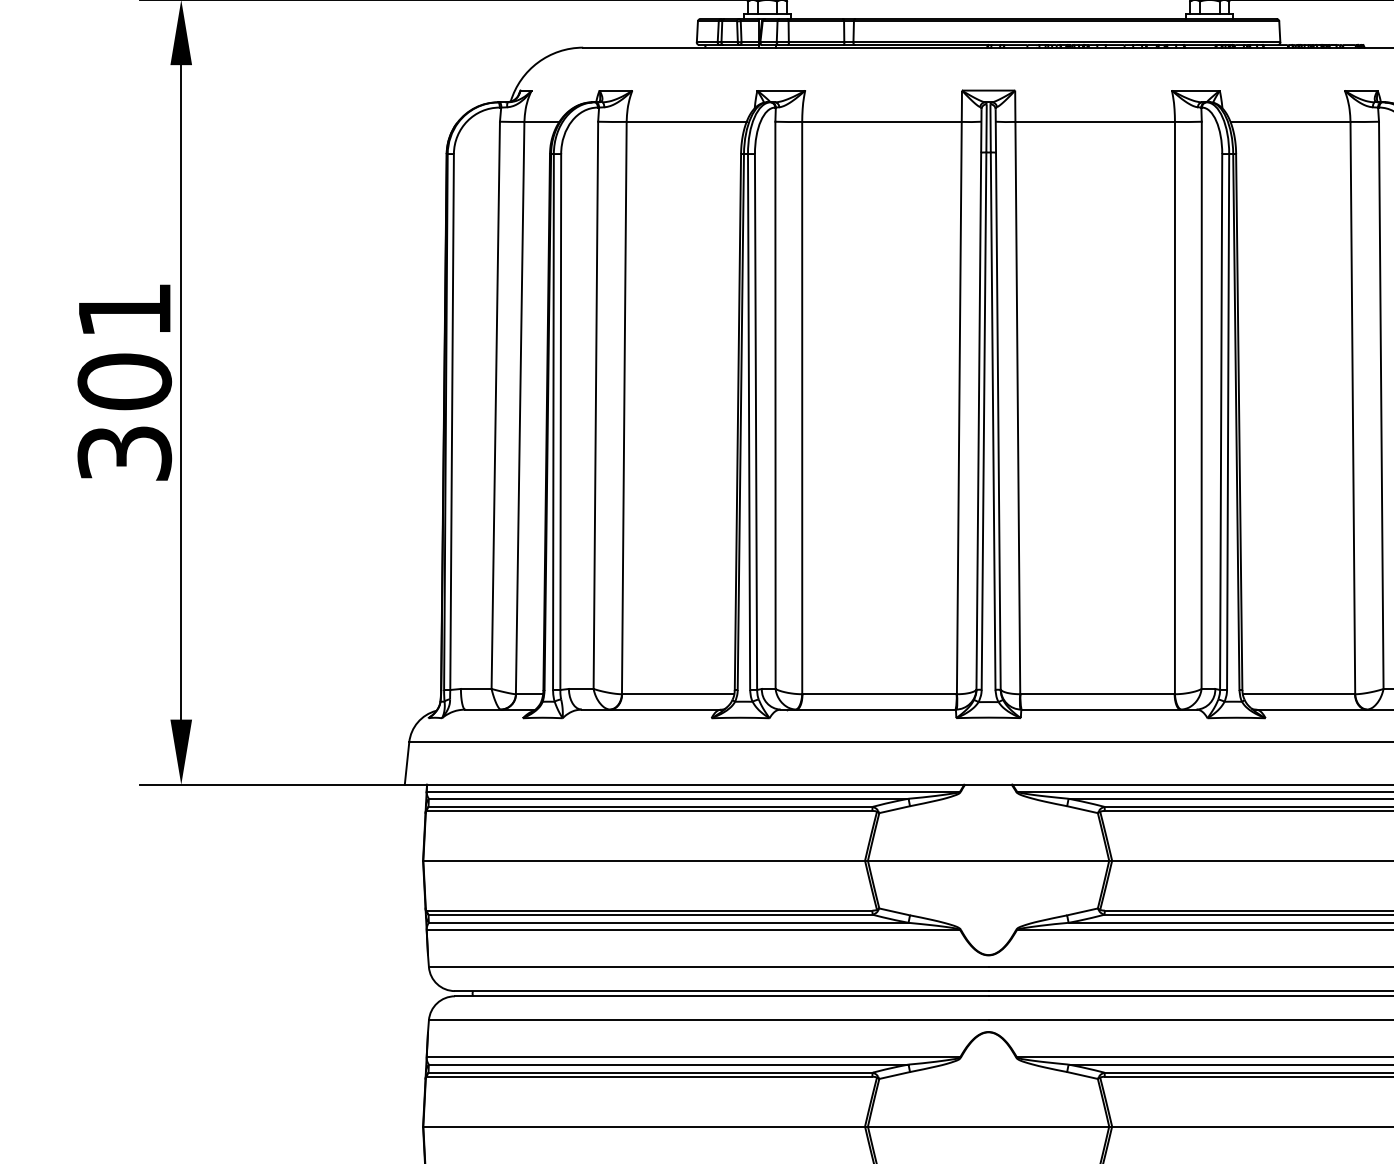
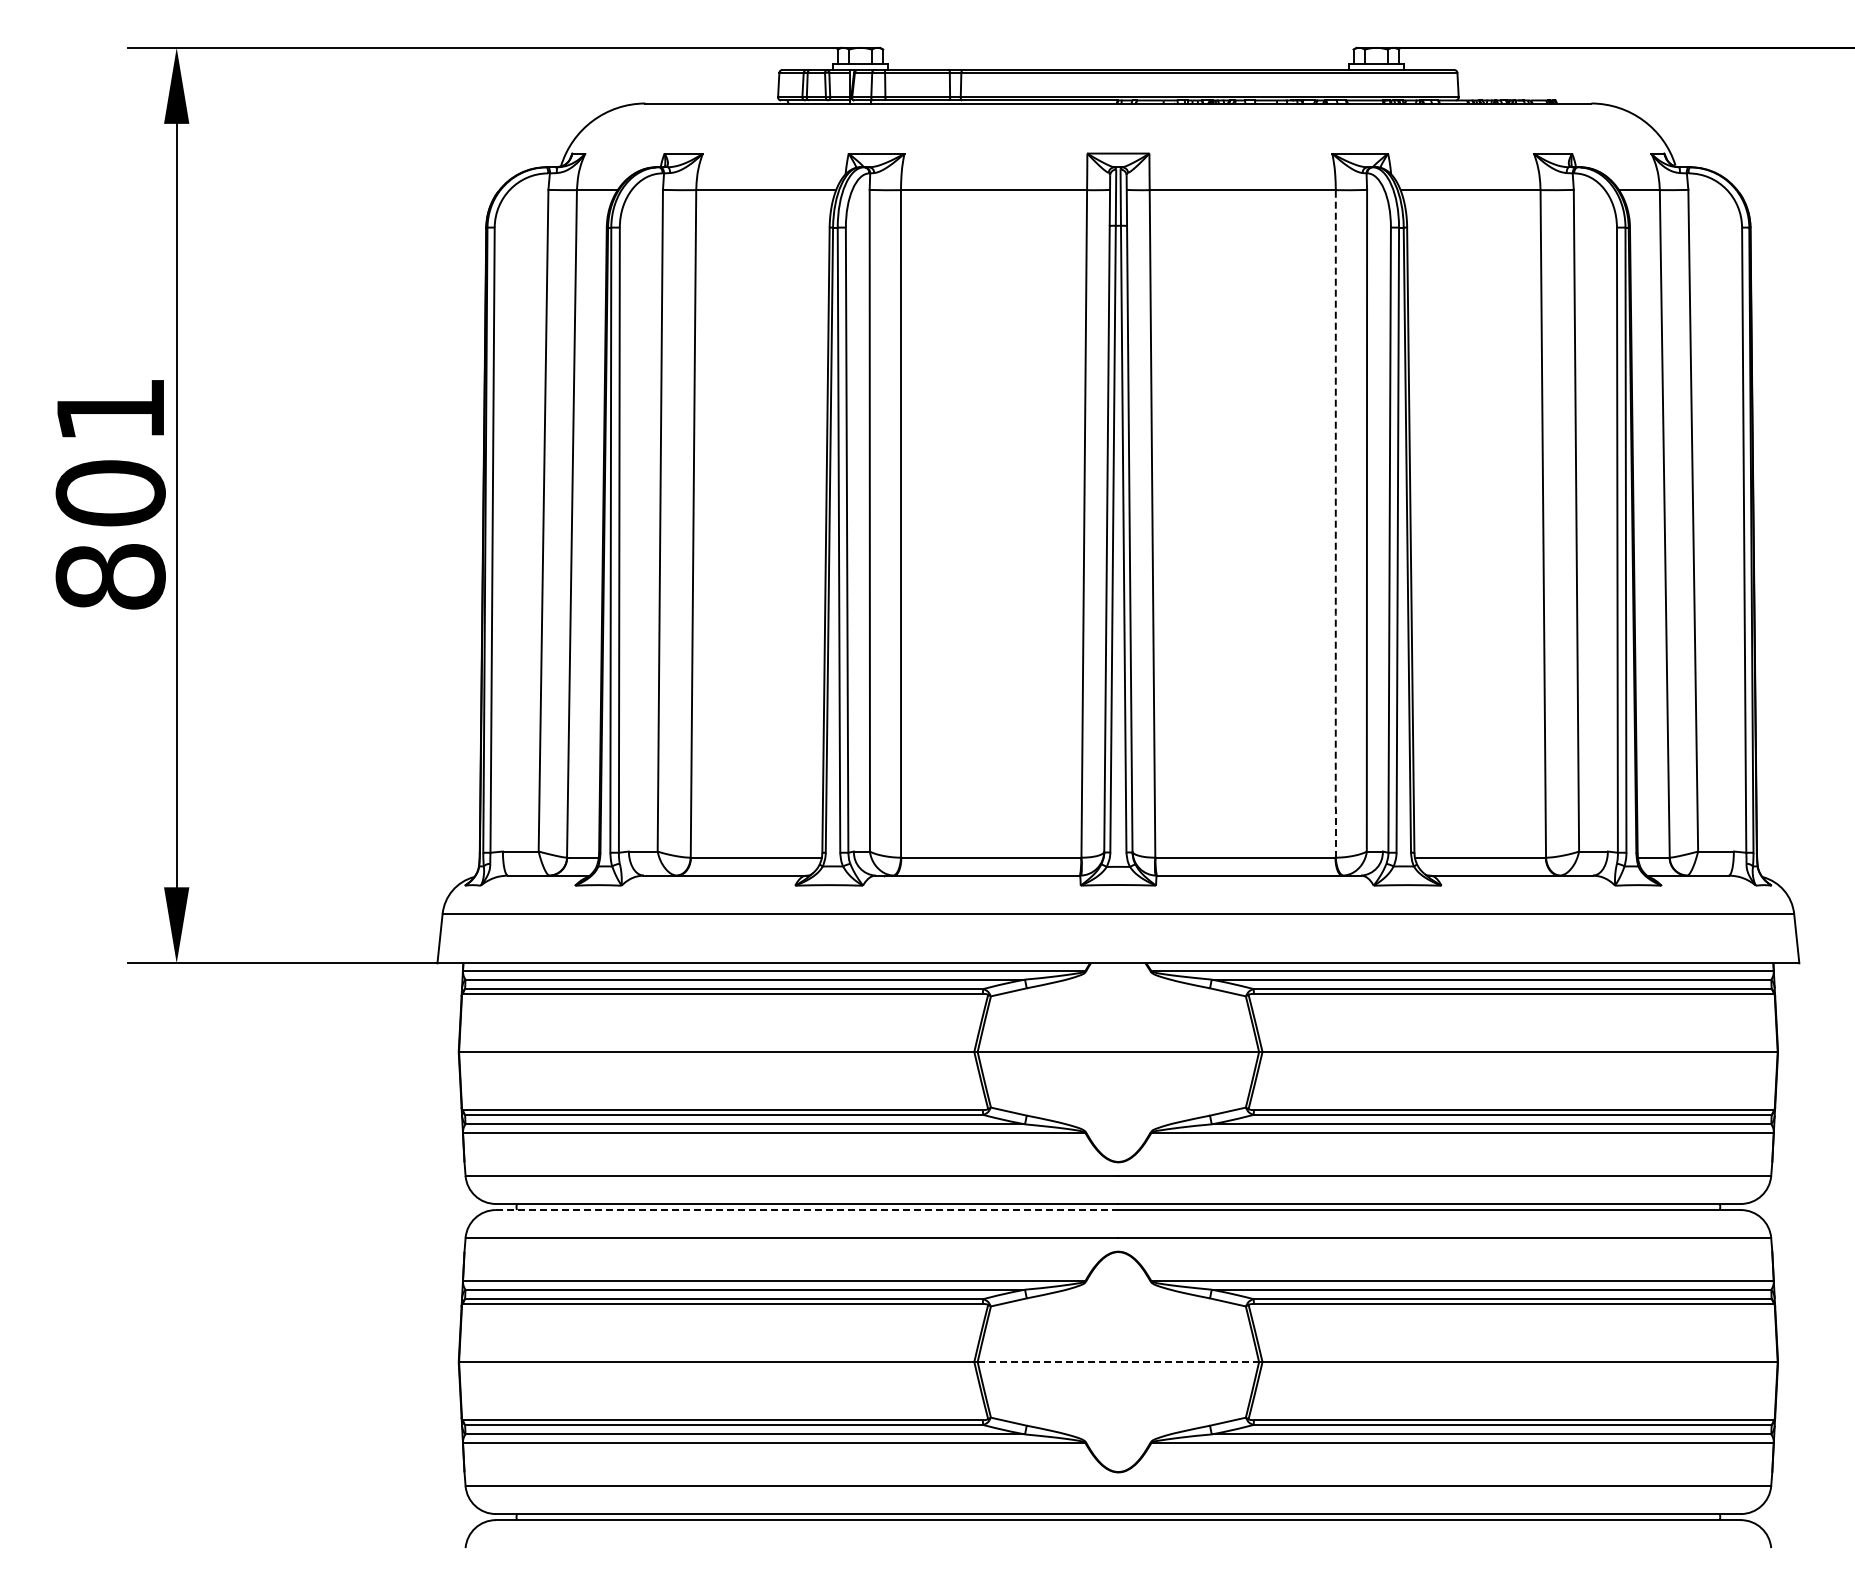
line: (1174, 408) -> (1335, 524), solid -> dashed
text: (124, 453) -> (110, 576), 301 -> 801
line: (722, 996) -> (807, 1210), solid -> dashed
line: (988, 1127) -> (1118, 1362), solid -> dashed

